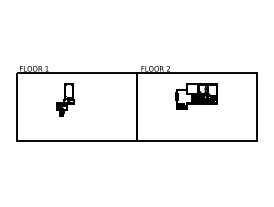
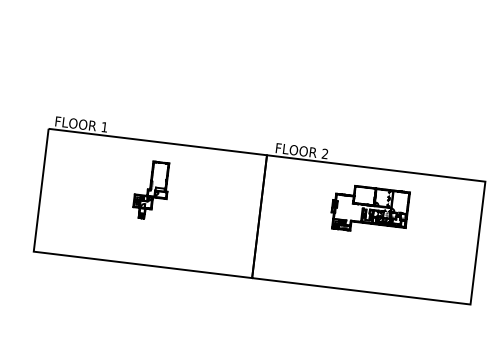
part: (65, 99) -> (151, 189), moved

